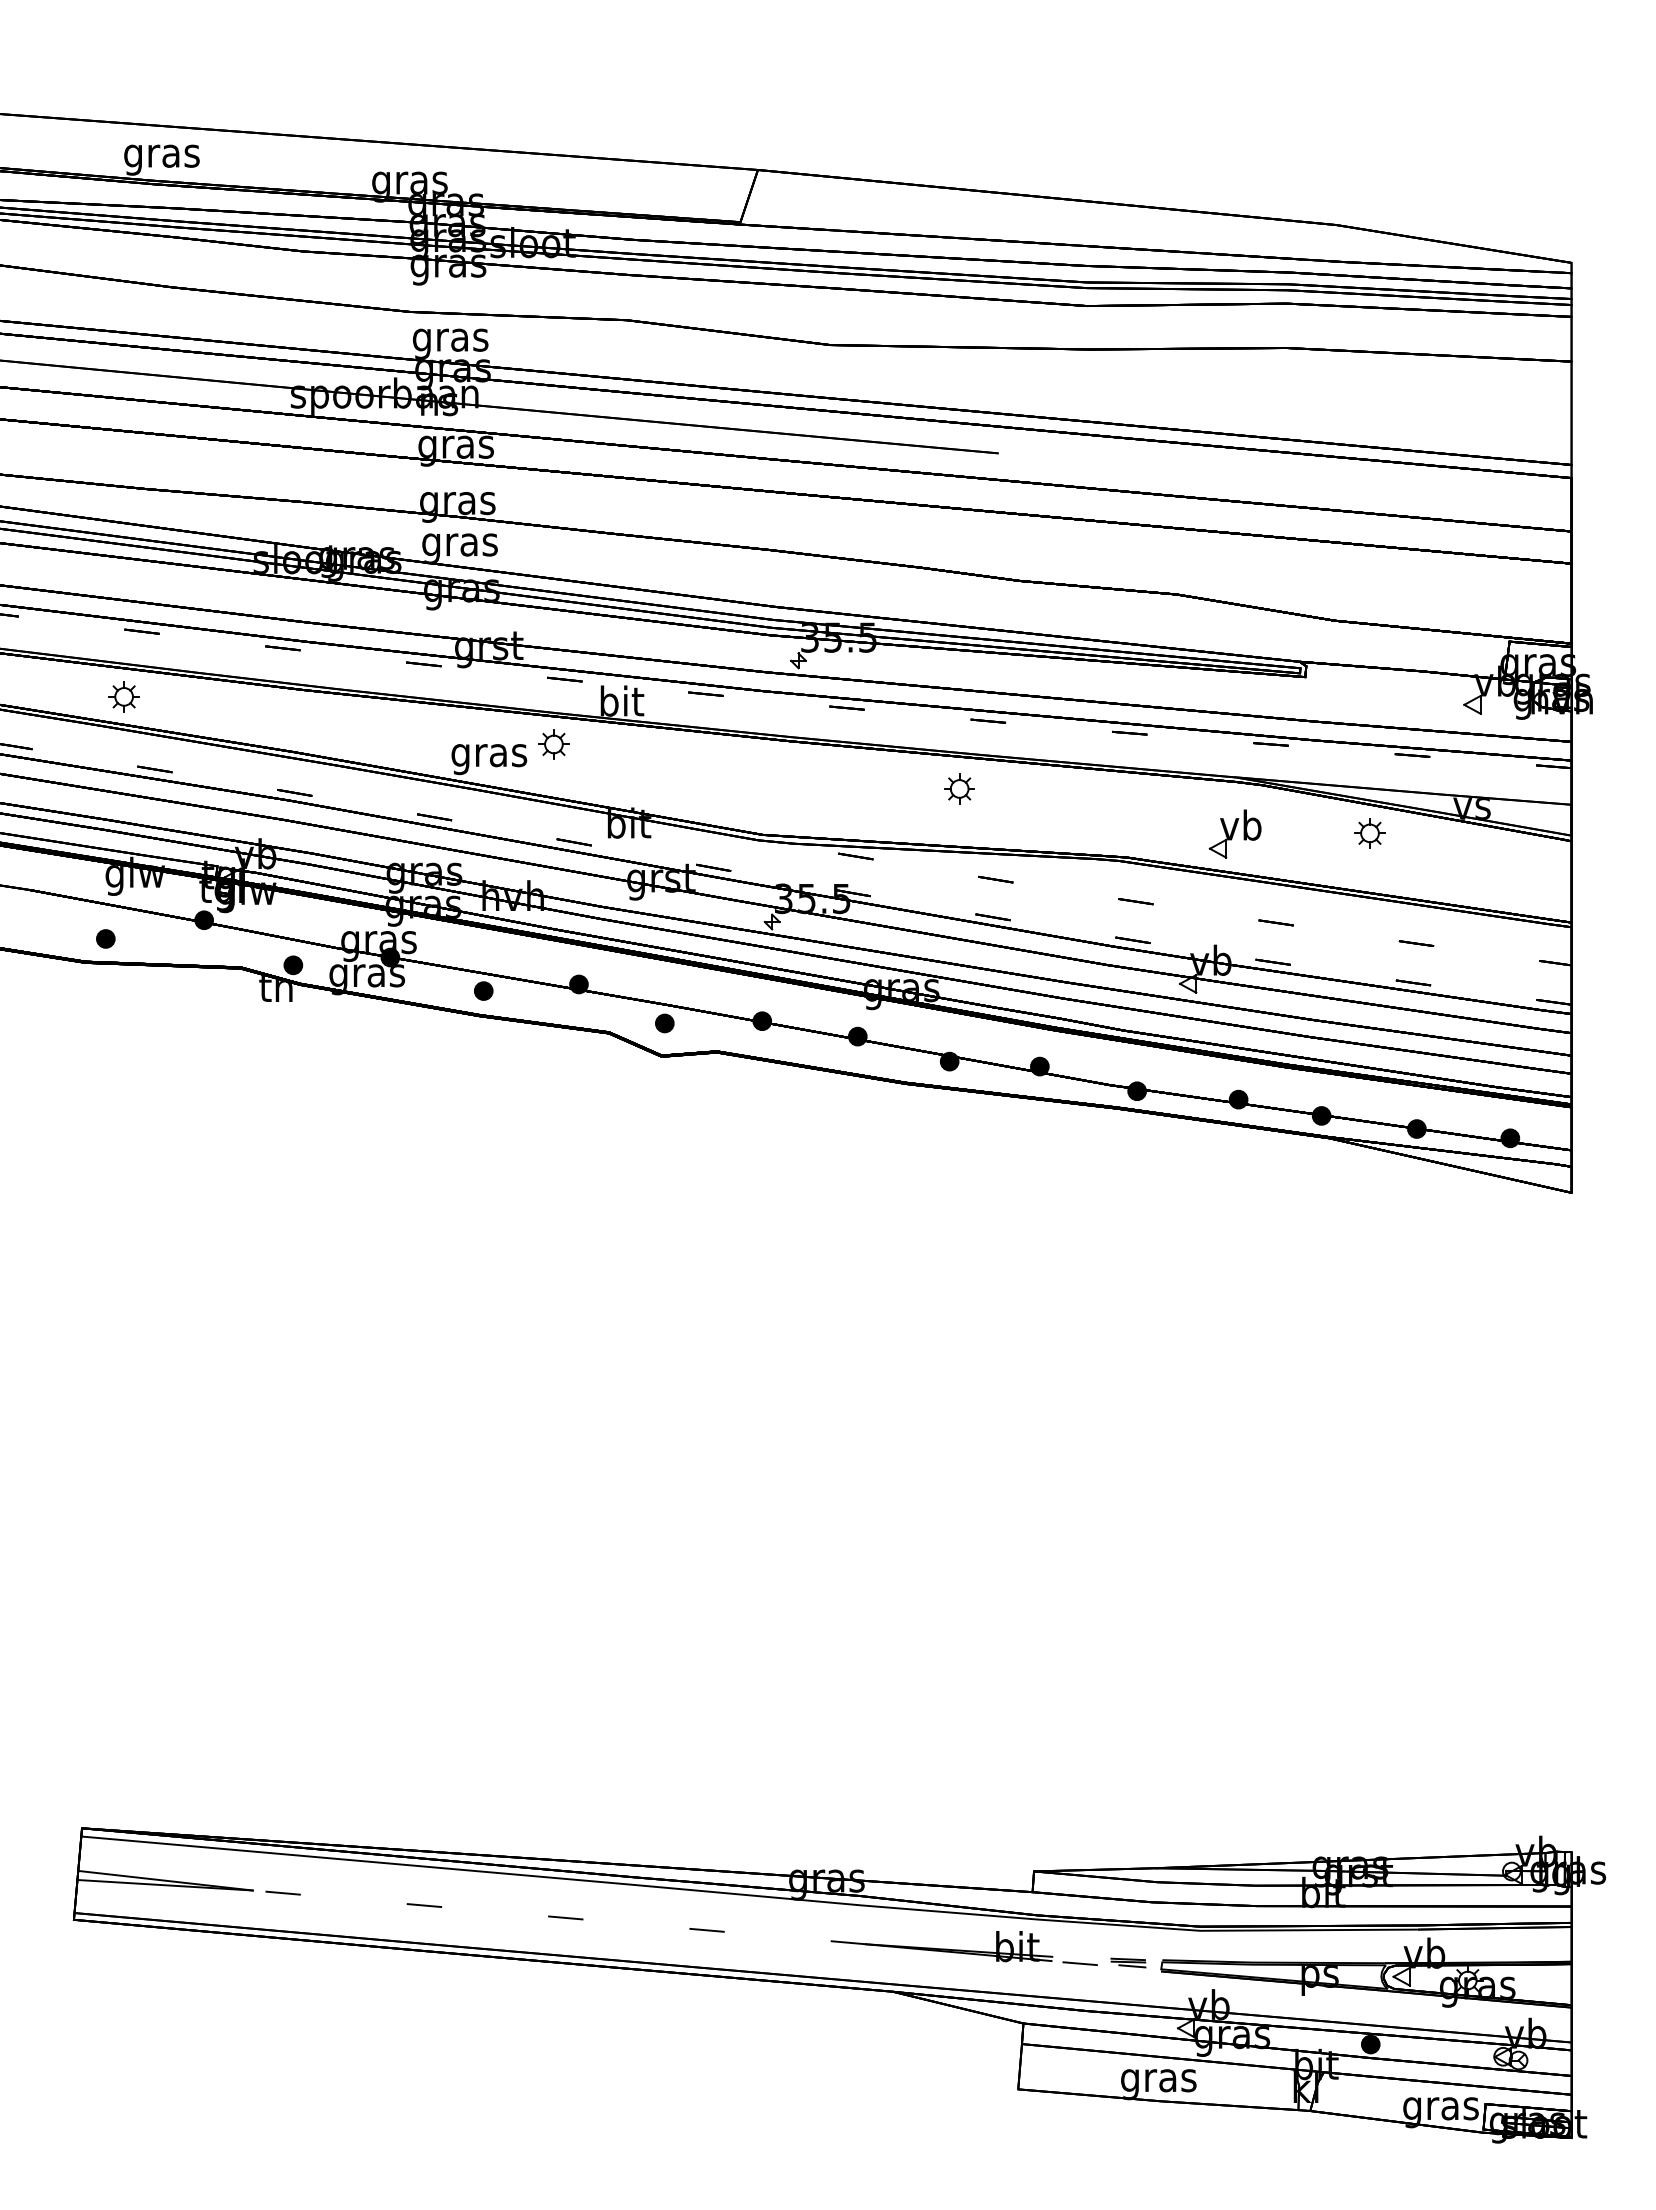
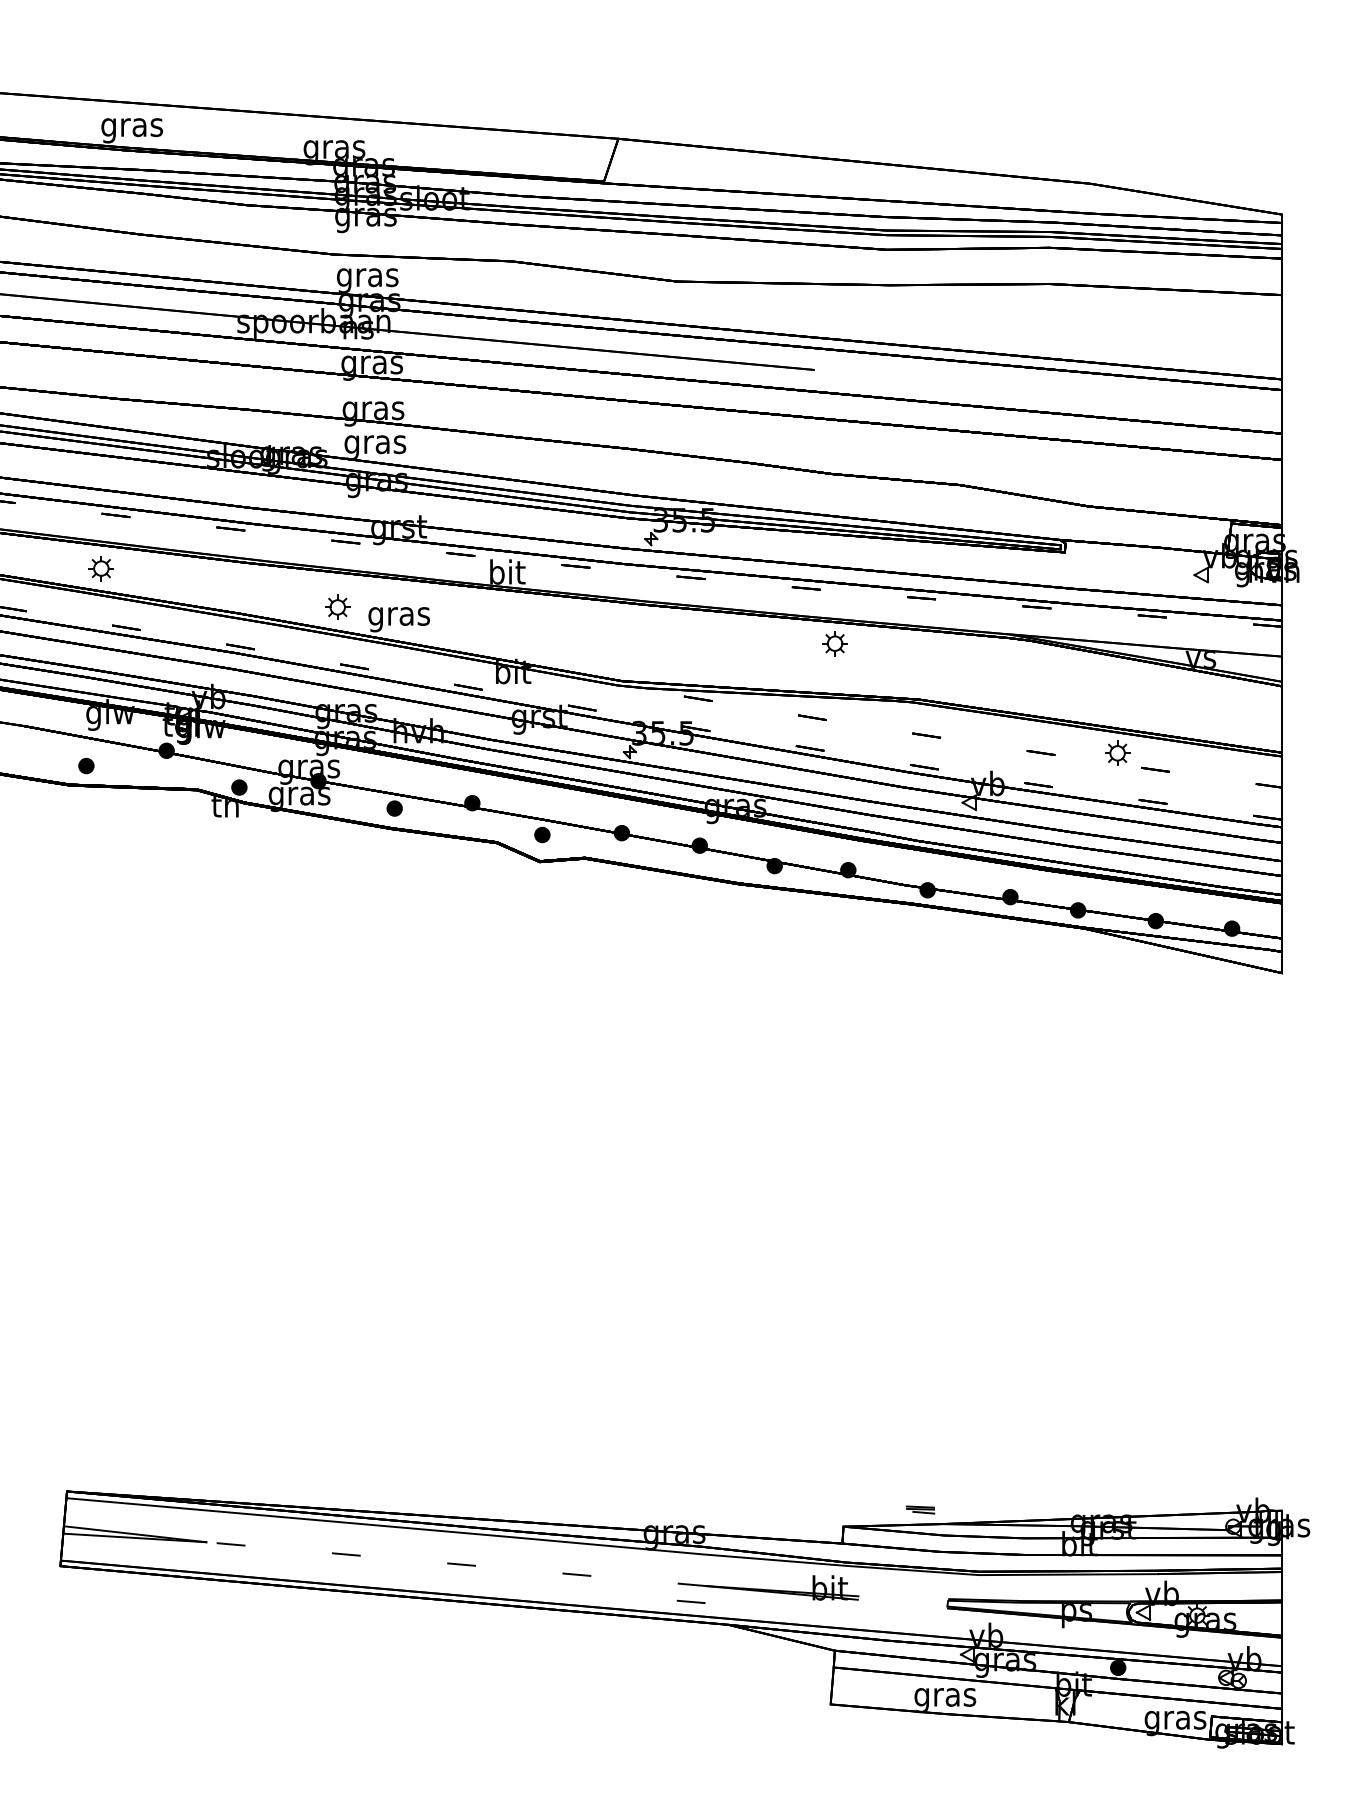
part: (553, 744) -> (337, 607), moved
part: (959, 788) -> (834, 643), moved
part: (1234, 833) -> (1007, 680), removed
part: (1369, 833) -> (1117, 753), moved
part: (1128, 1962) -> (920, 1509), moved
line: (1079, 1963) -> (690, 1601), moved

